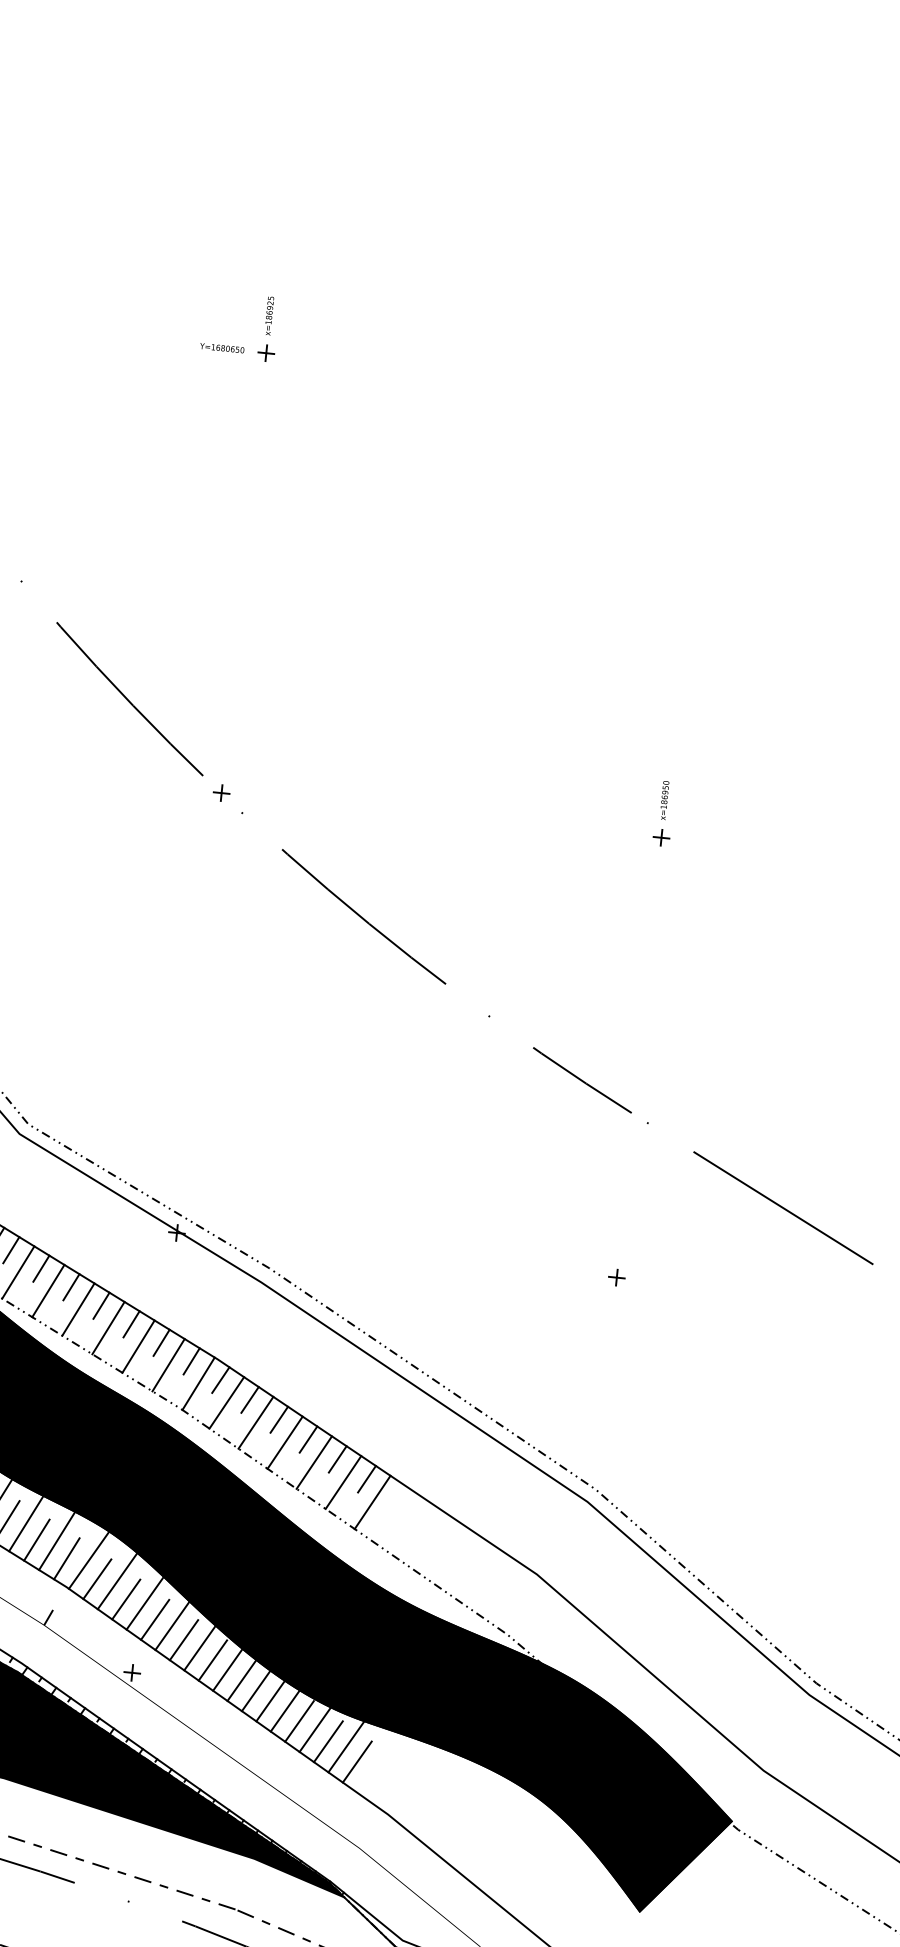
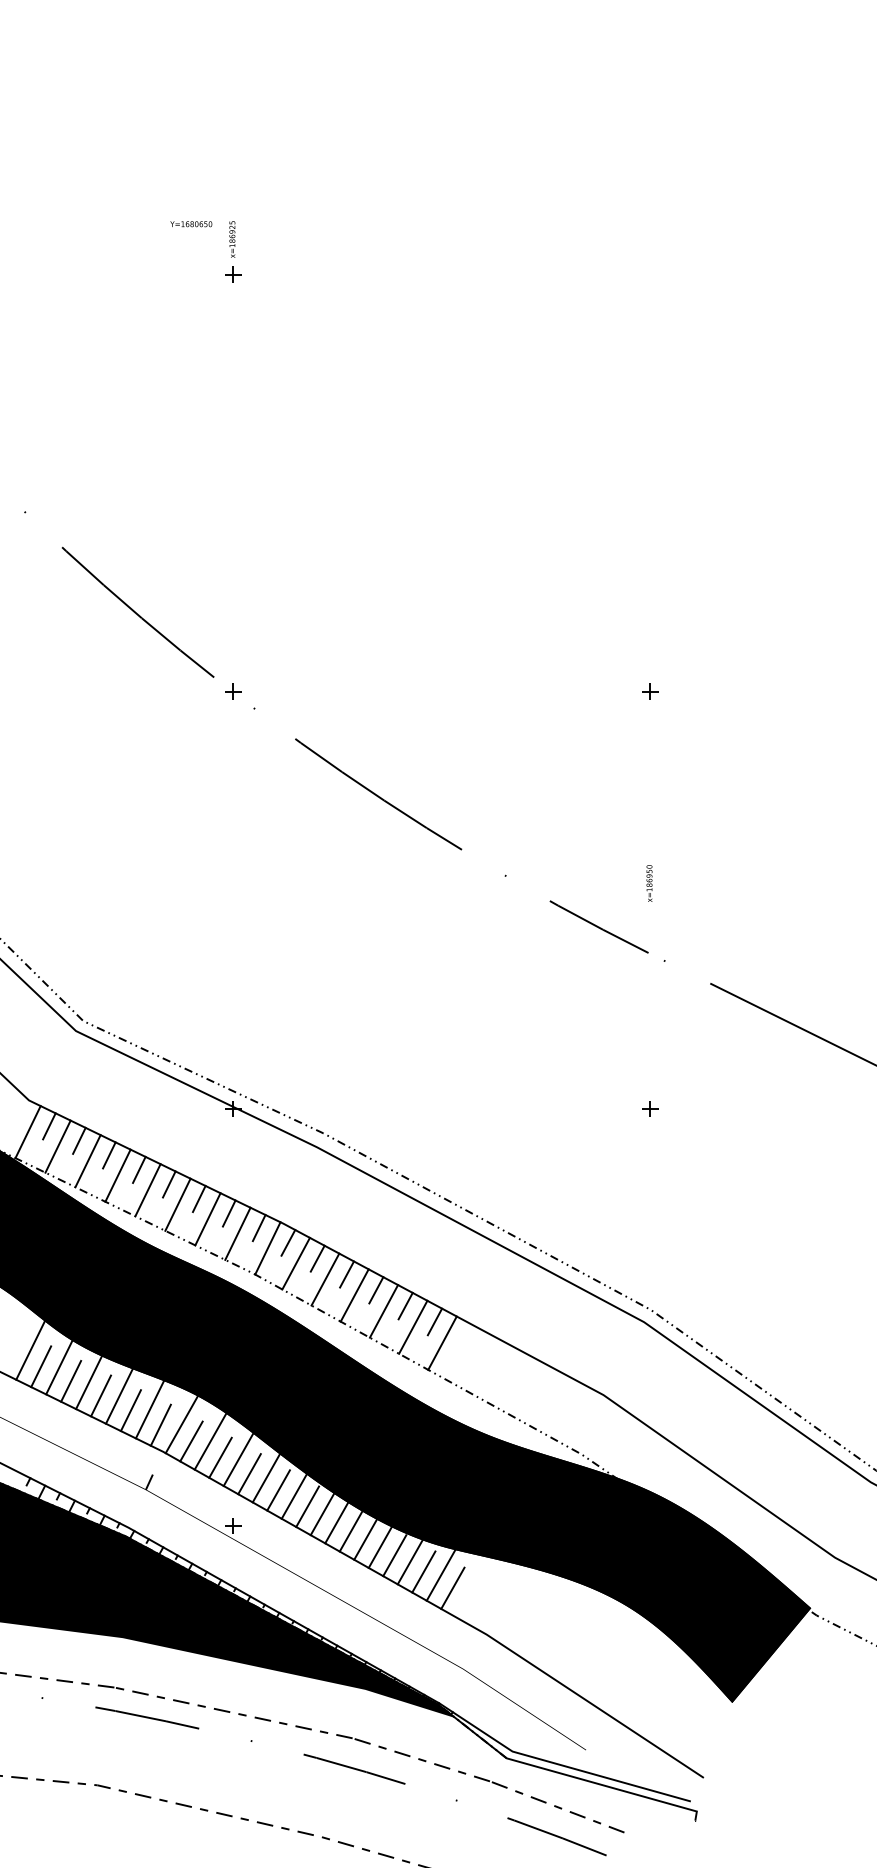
text: (222, 348) -> (191, 224), moved
text: (664, 800) -> (649, 883), moved

